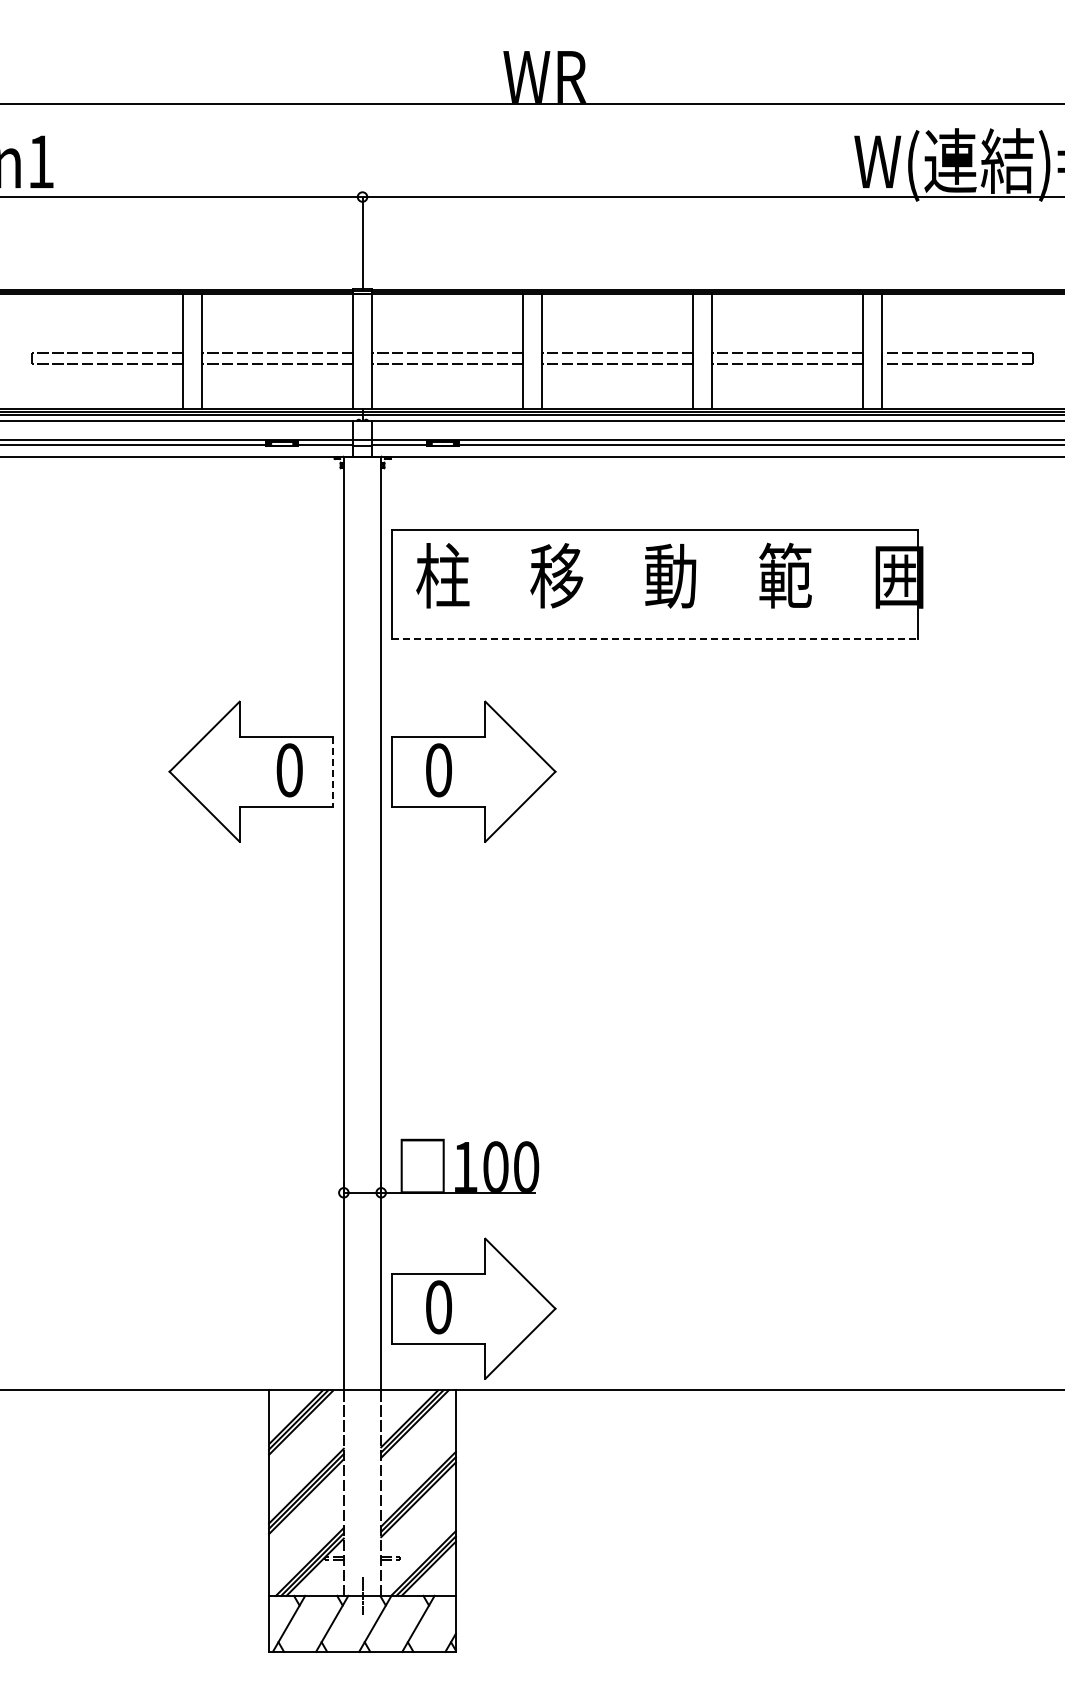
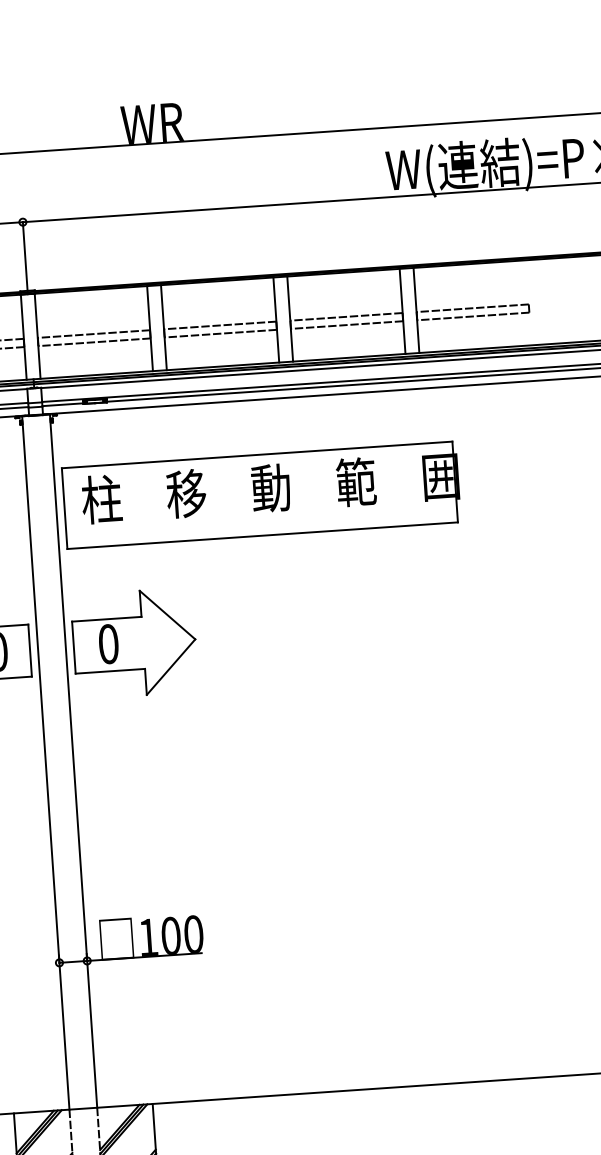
line: (655, 639) -> (262, 536), dashed -> solid
line: (333, 772) -> (30, 651), dashed -> solid
part: (473, 1308) -> (161, 1042), removed

